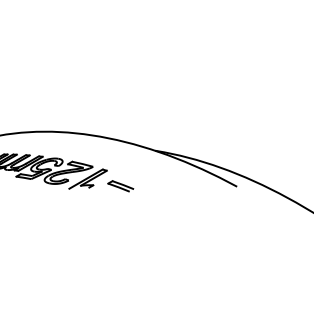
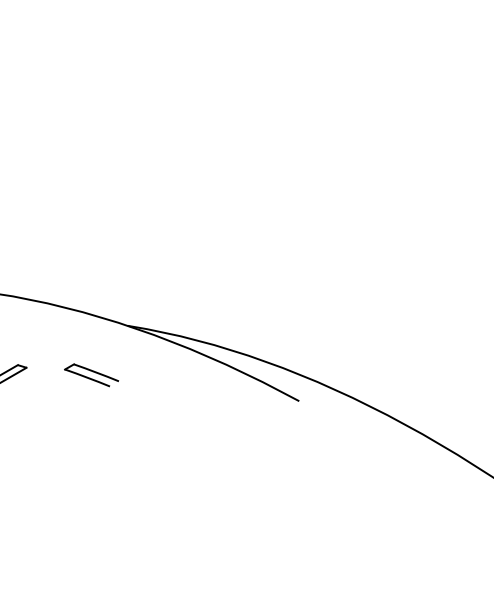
part: (120, 186) -> (90, 375), moved

